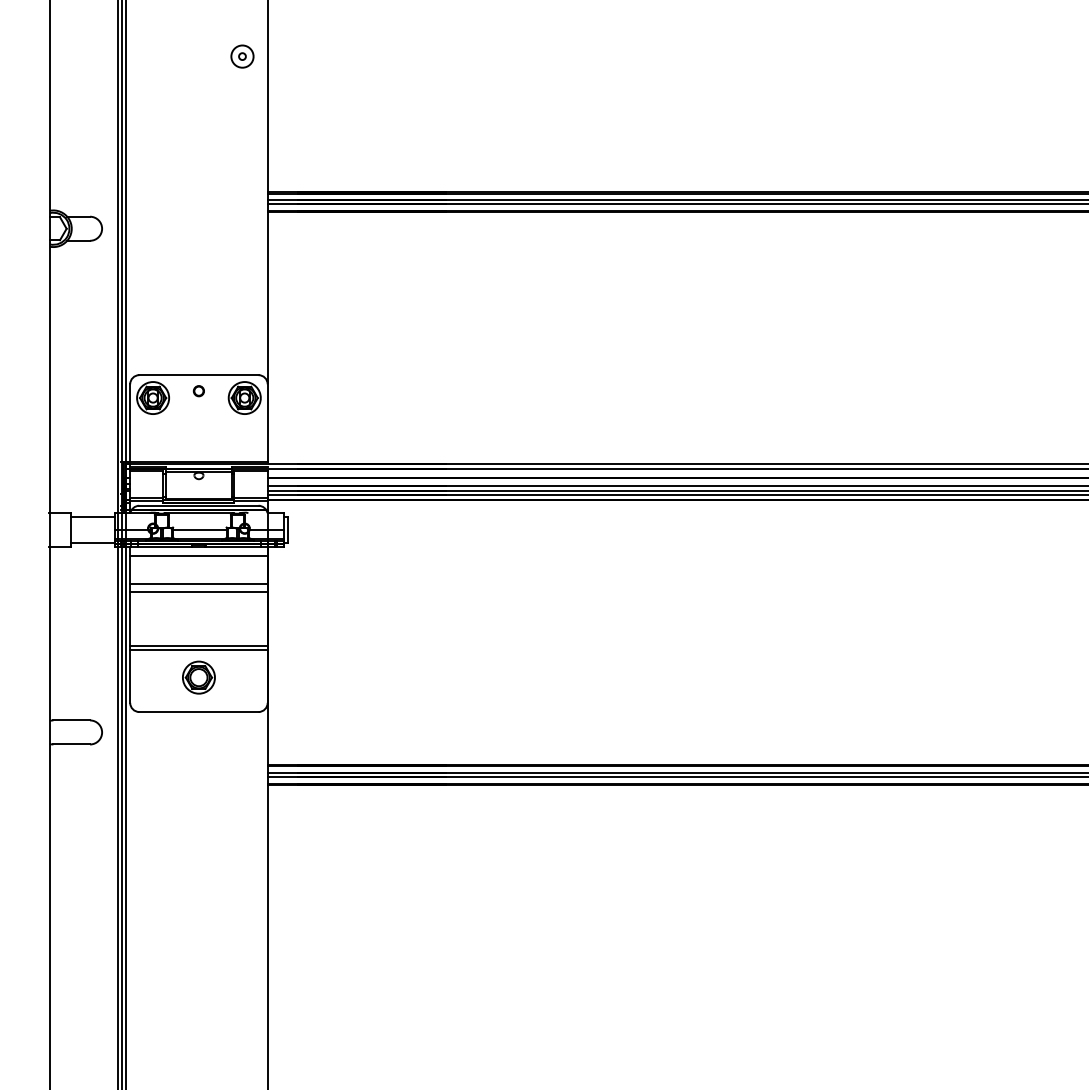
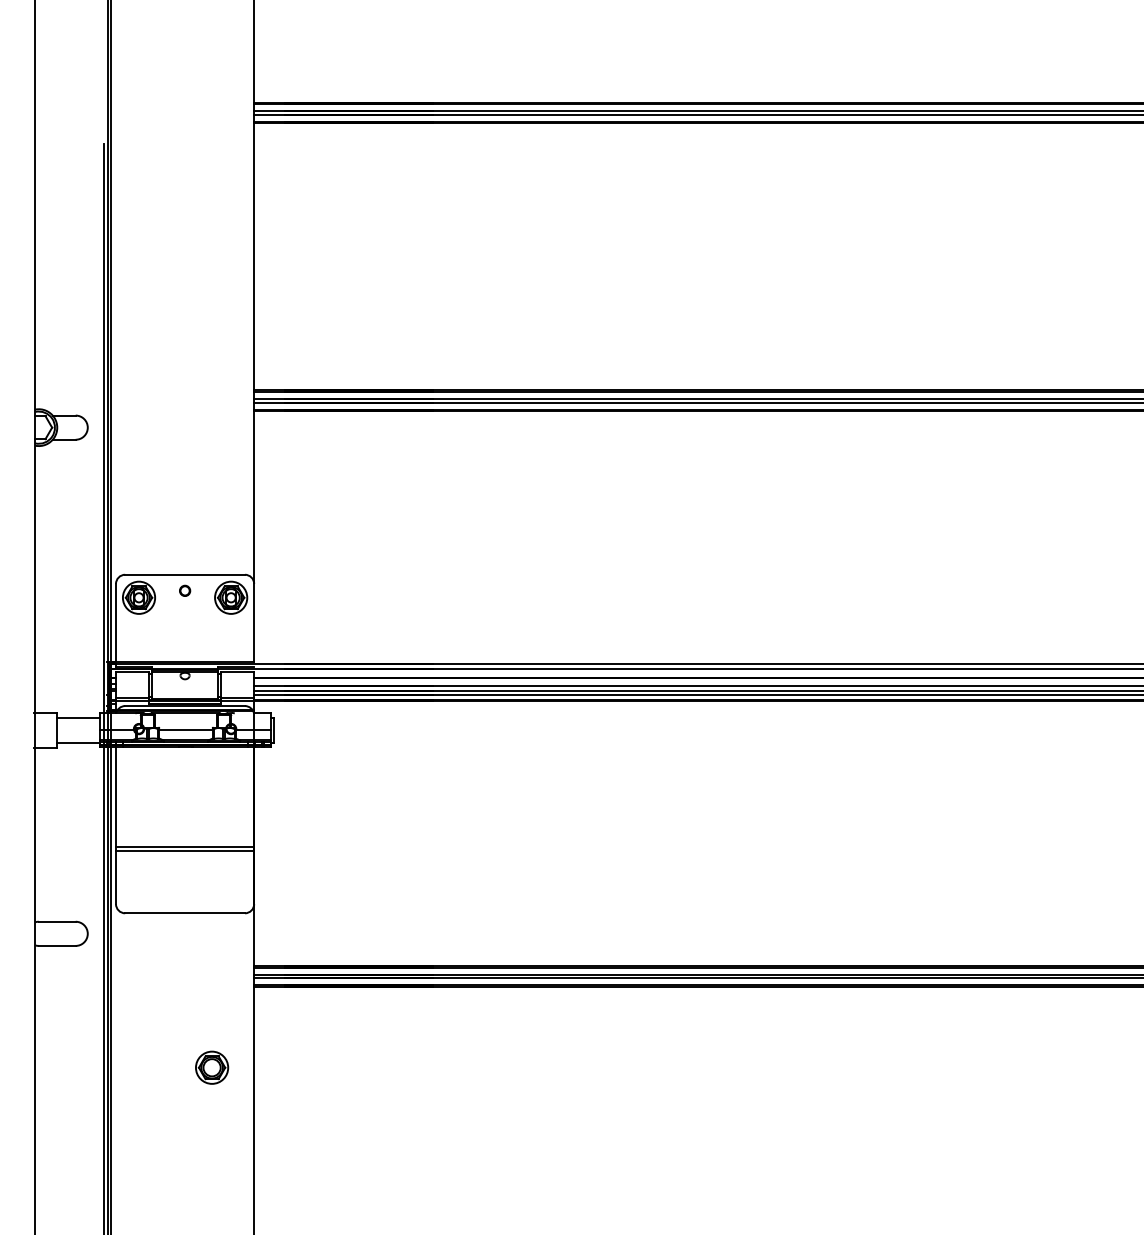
part: (242, 56) -> (228, 254), removed
line: (199, 555) -> (185, 756), removed
line: (199, 583) -> (185, 784), removed
line: (199, 591) -> (185, 792), removed
part: (199, 677) -> (212, 1067), moved

